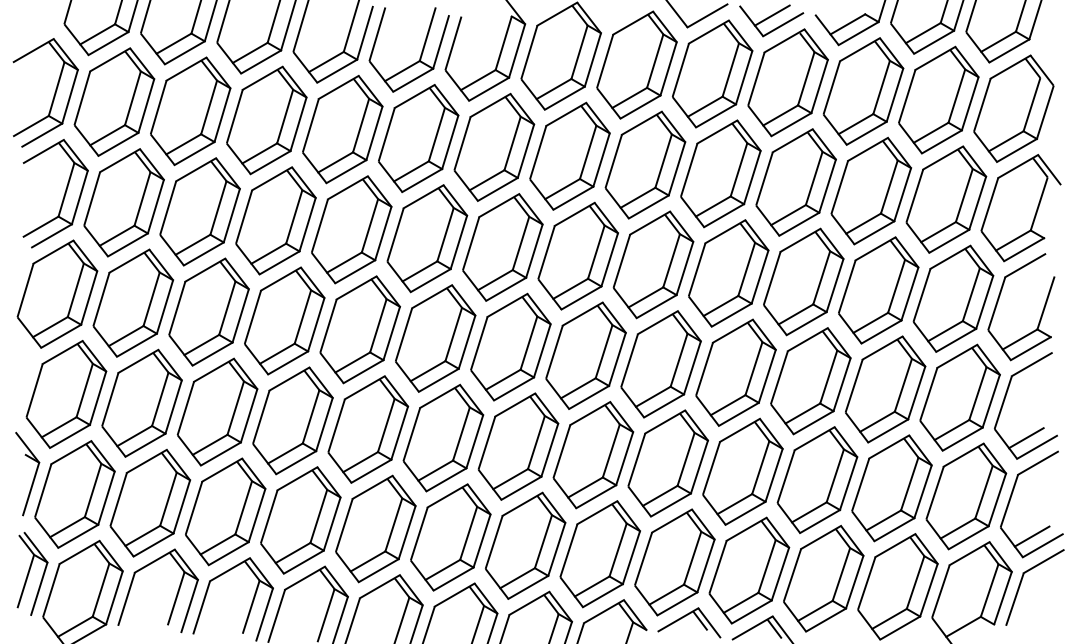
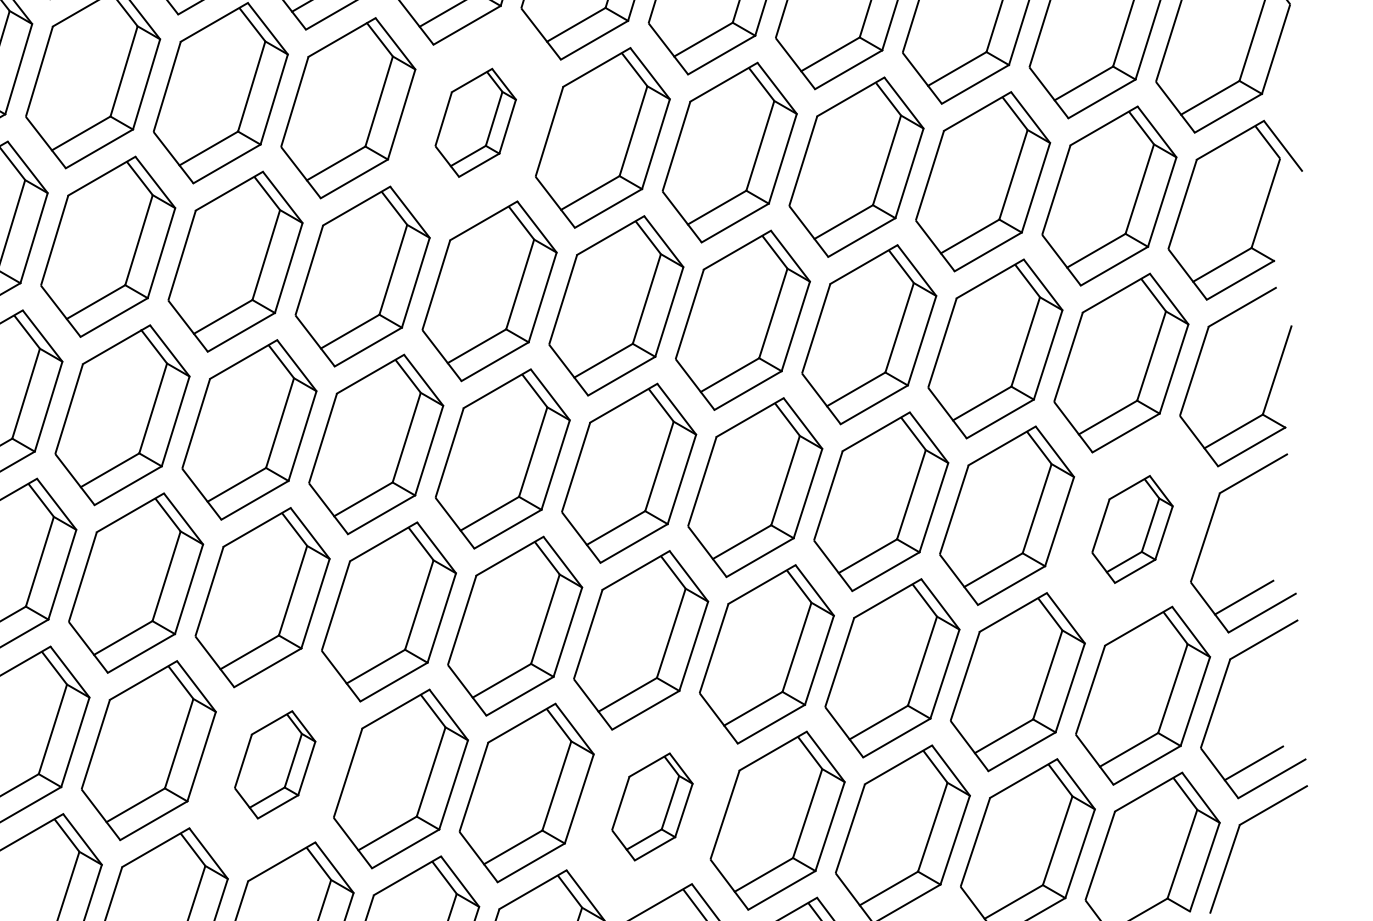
part: (569, 155) -> (474, 121), size x0.6
part: (959, 397) -> (1131, 529), size x0.6
part: (450, 537) -> (274, 764), size x0.6
part: (674, 562) -> (651, 807), size x0.6

